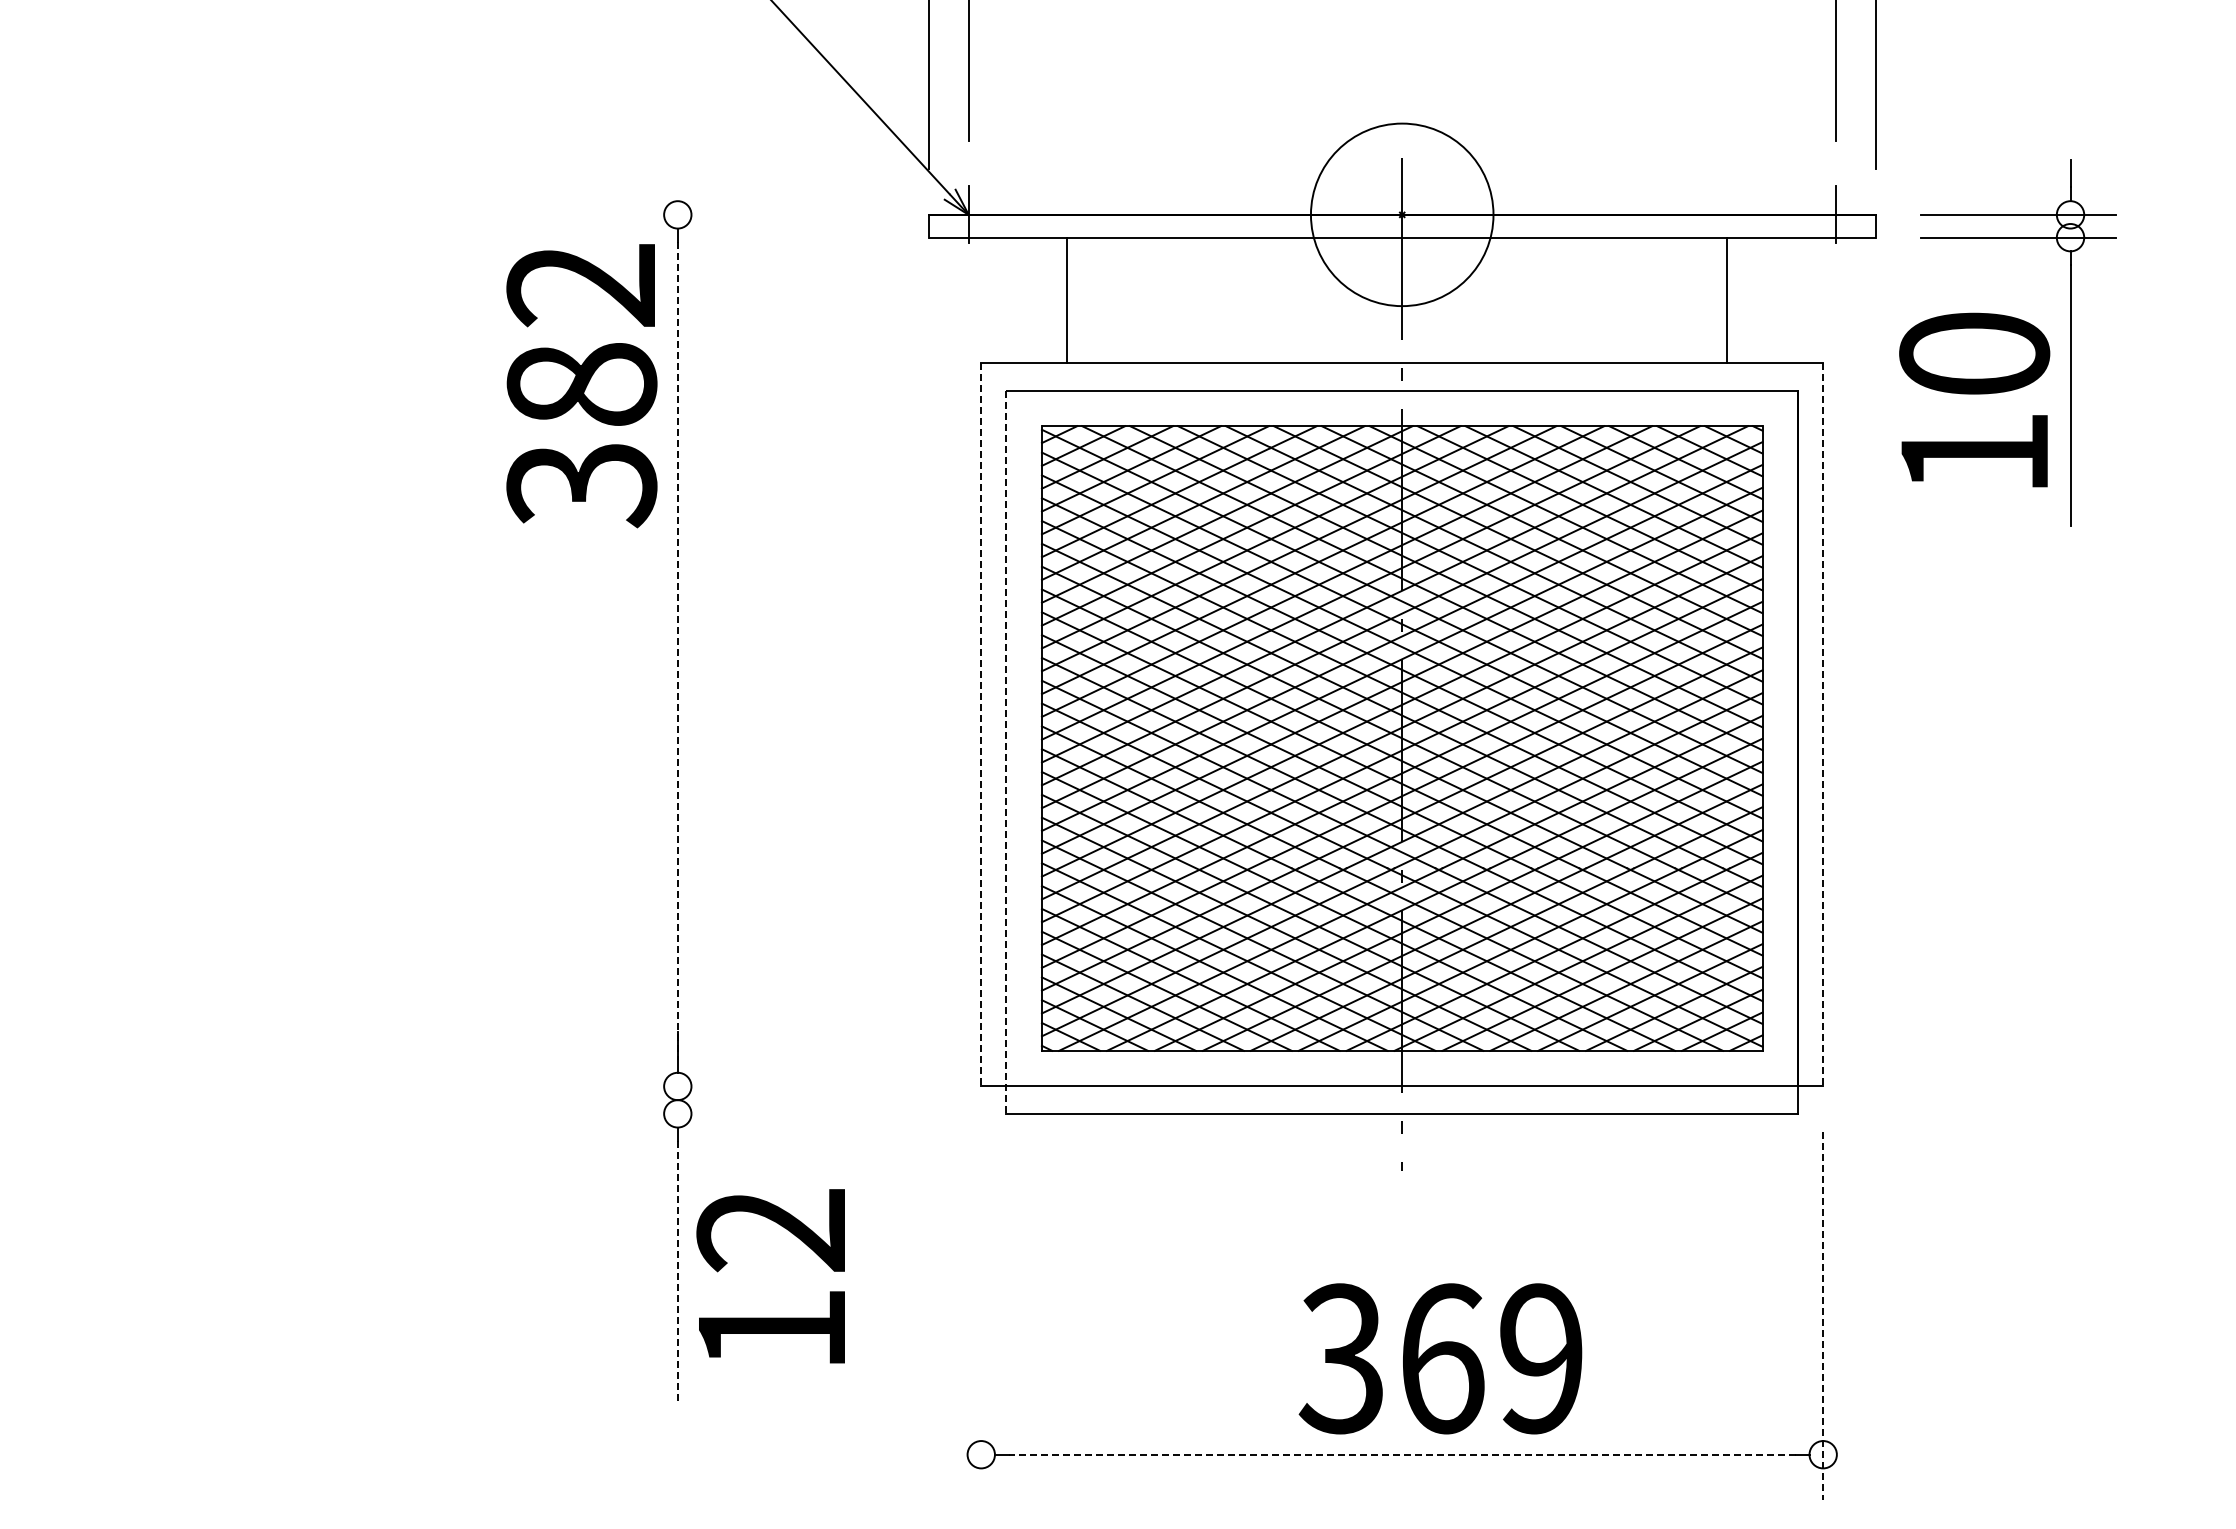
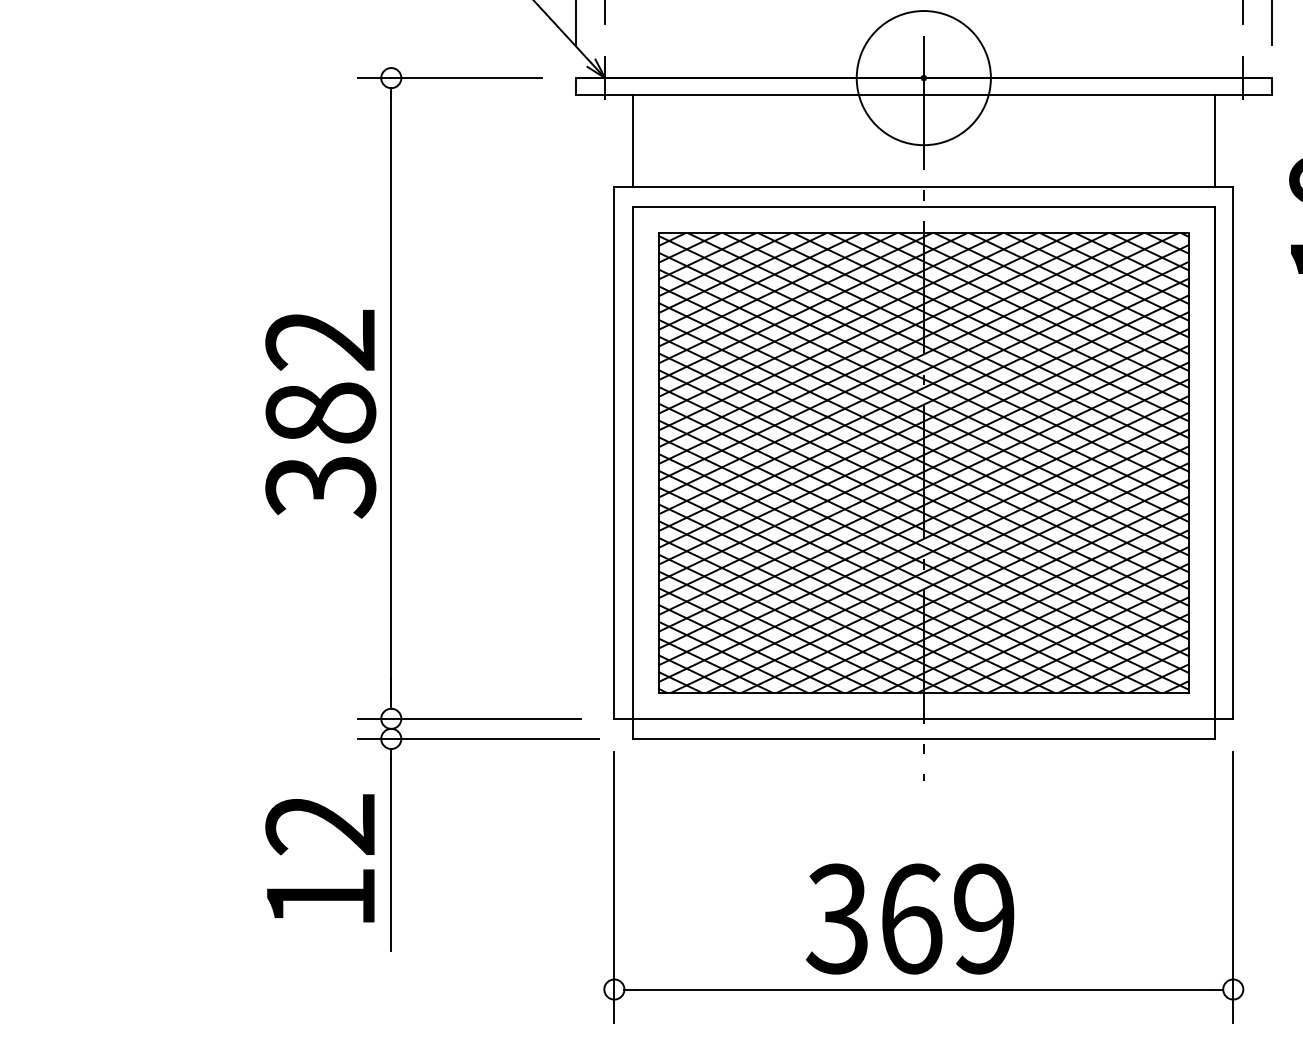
line: (757, 214) -> (449, 77), added
line: (1067, 300) -> (632, 141), moved
line: (1727, 300) -> (1215, 141), moved
text: (581, 386) -> (320, 414), moved
line: (677, 651) -> (391, 399), dashed -> solid
line: (981, 724) -> (614, 452), dashed -> solid
line: (1823, 724) -> (1233, 452), dashed -> solid
line: (1006, 752) -> (632, 473), dashed -> solid
line: (783, 1086) -> (468, 718), added
line: (796, 1113) -> (478, 738), added
line: (677, 1272) -> (391, 855), dashed -> solid
text: (770, 1276) -> (319, 858), moved
line: (981, 1316) -> (614, 887), added
line: (1823, 1316) -> (1233, 887), dashed -> solid
text: (1440, 1358) -> (910, 918), moved
line: (1402, 1454) -> (924, 989), dashed -> solid

